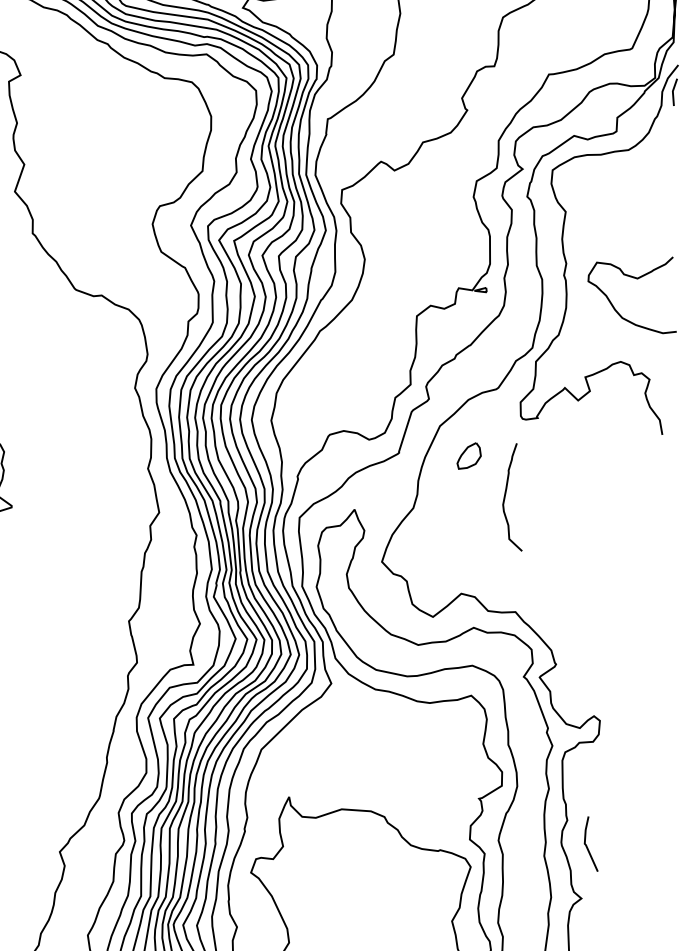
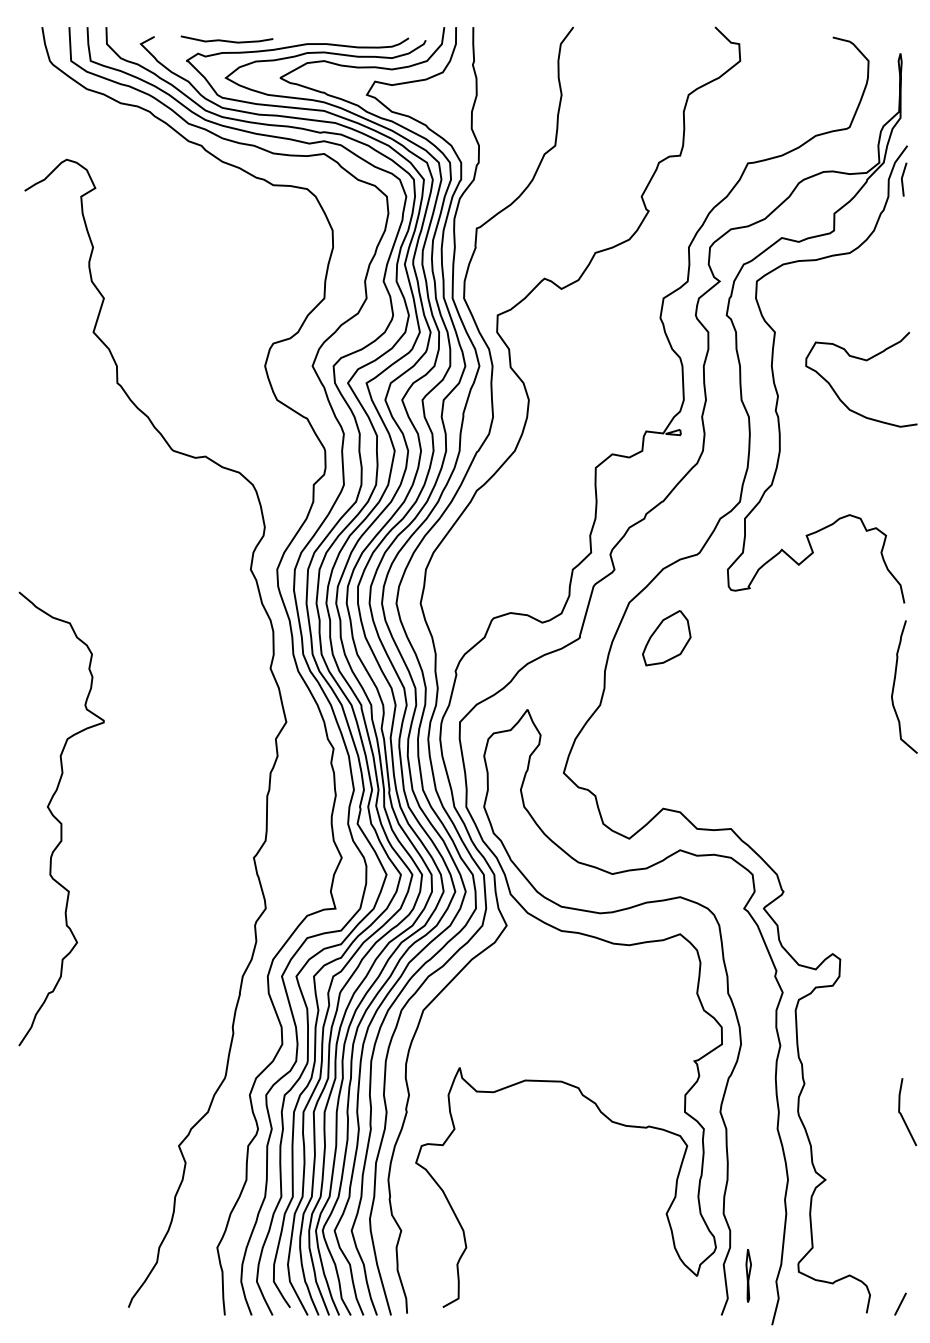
curve: (637, 279) -> (866, 361), moved
part: (469, 456) -> (666, 638), size x1.67
curve: (506, 493) -> (895, 682), moved
line: (587, 846) -> (902, 1115), moved

